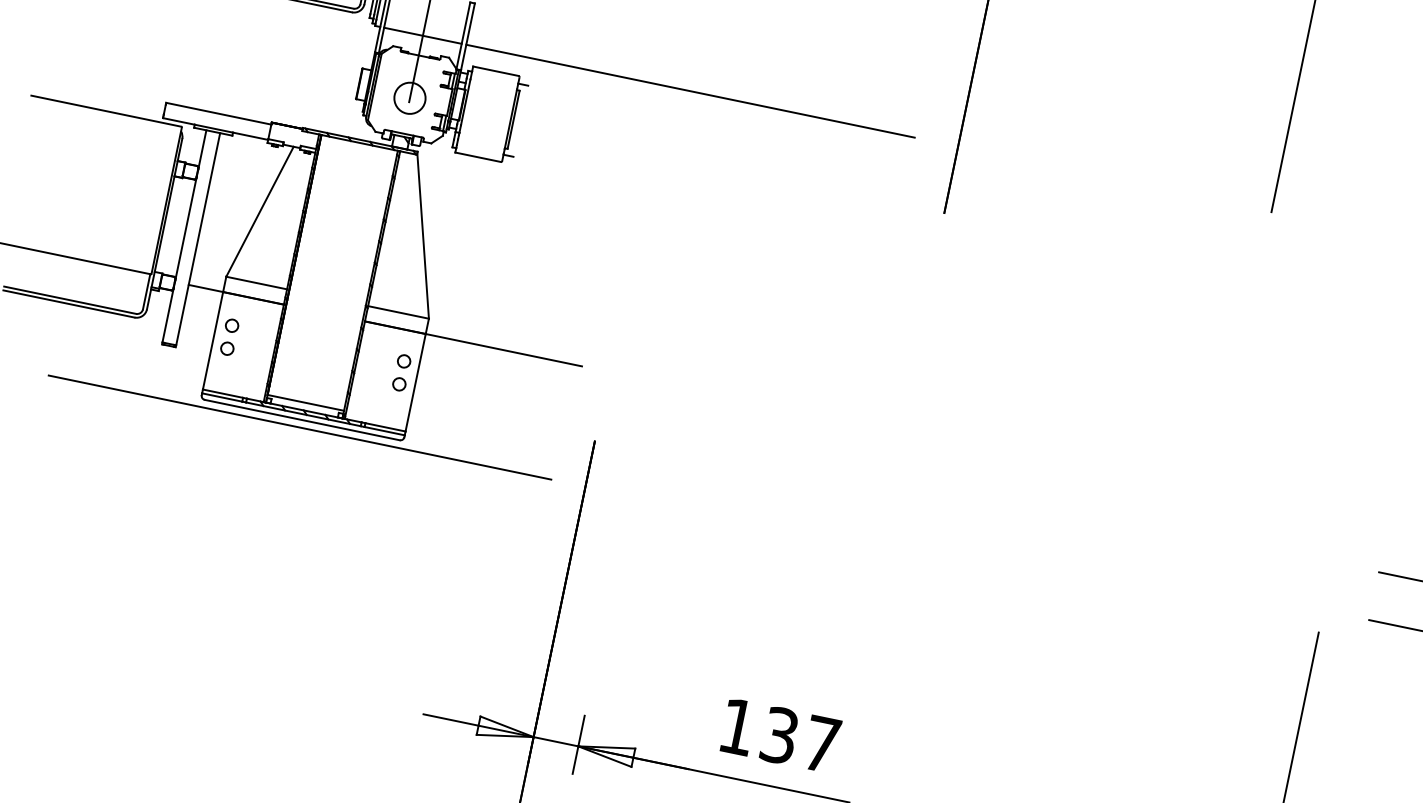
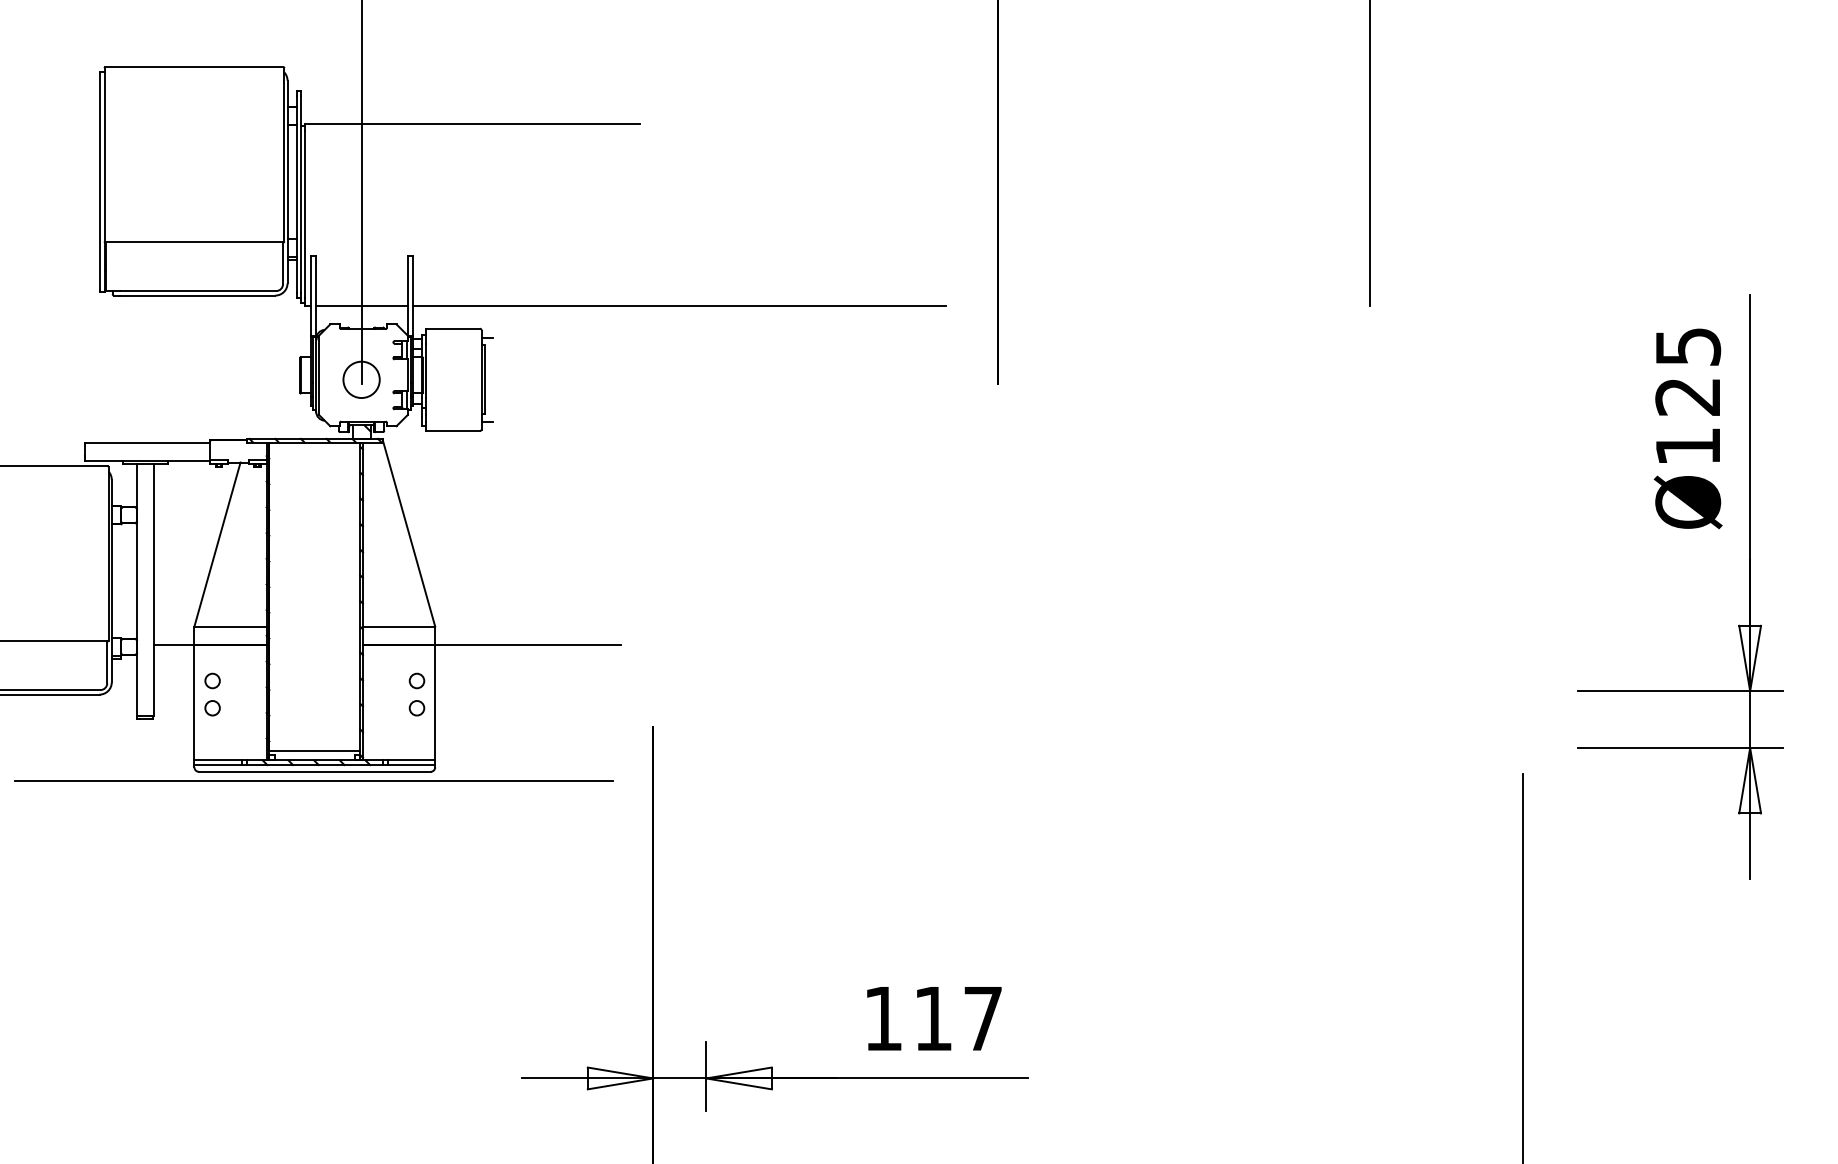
text: (779, 735) -> (933, 1018), 137 -> 117

